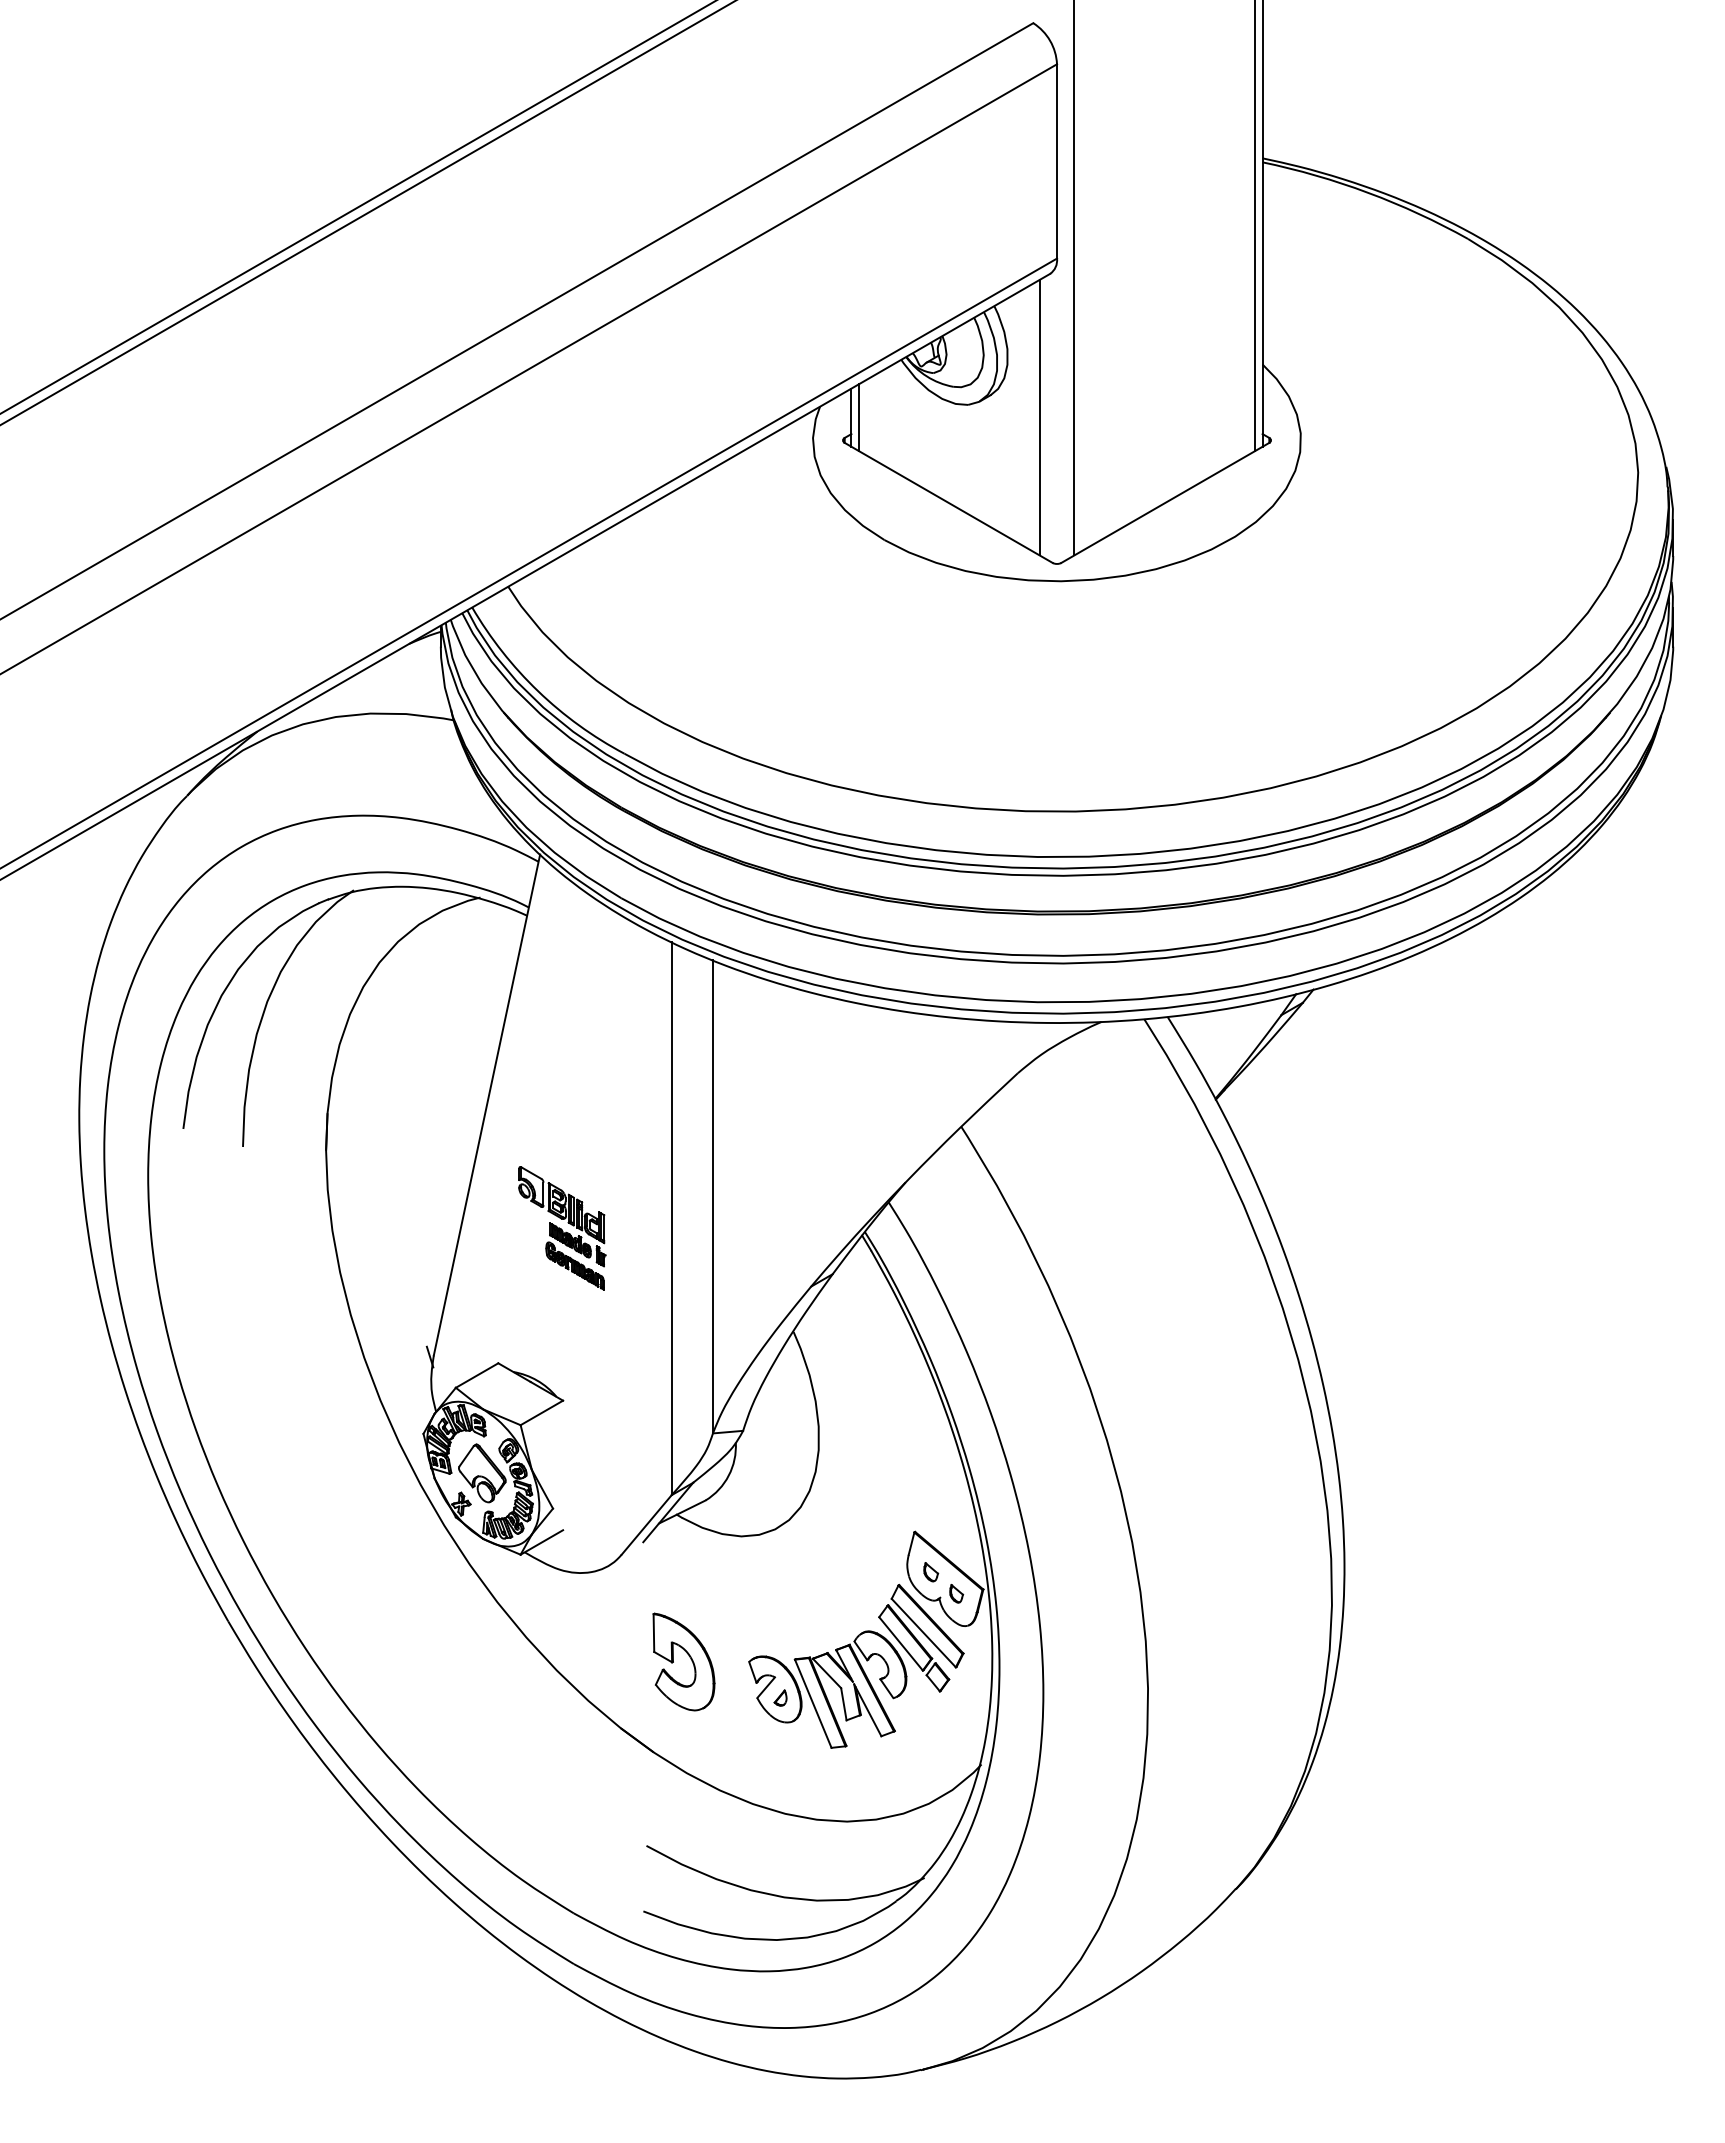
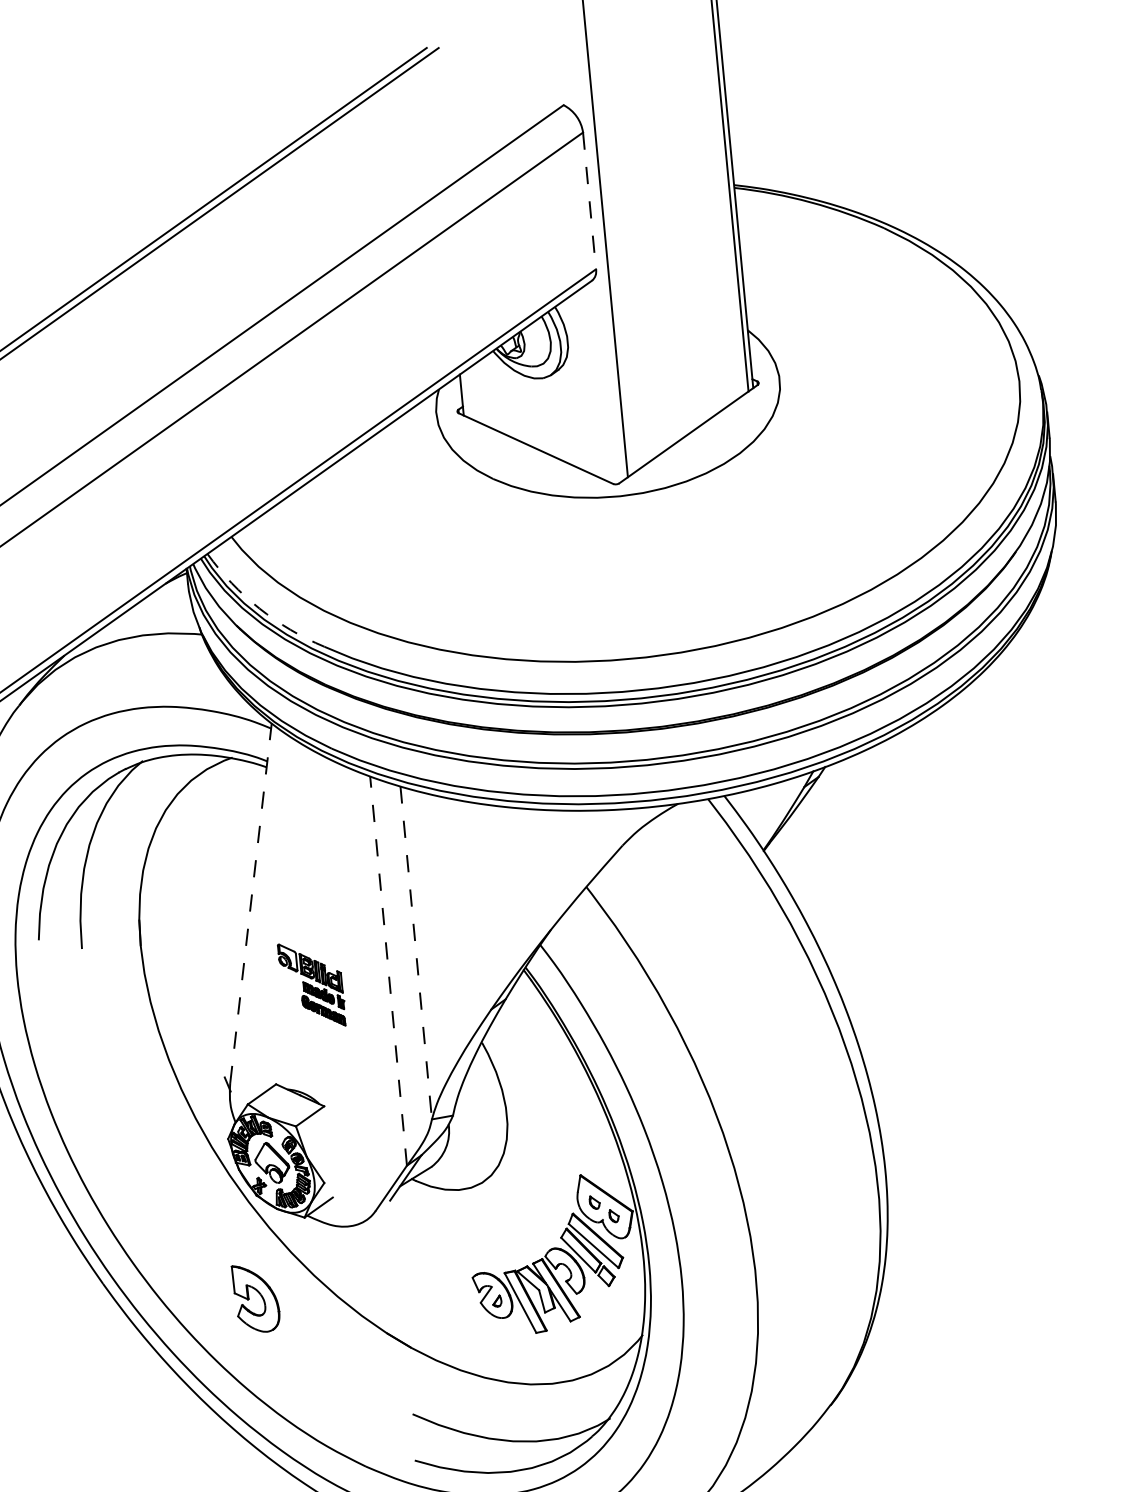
line: (1057, 161) -> (589, 200), solid -> dashed
line: (858, 417) -> (466, 394), removed
line: (1039, 417) -> (594, 382), removed
arc: (538, 691) -> (259, 608), solid -> dashed
line: (487, 1104) -> (251, 902), solid -> dashed
line: (712, 1196) -> (415, 952), solid -> dashed
line: (671, 1218) -> (388, 970), solid -> dashed
part: (689, 1657) -> (259, 1294), moved

